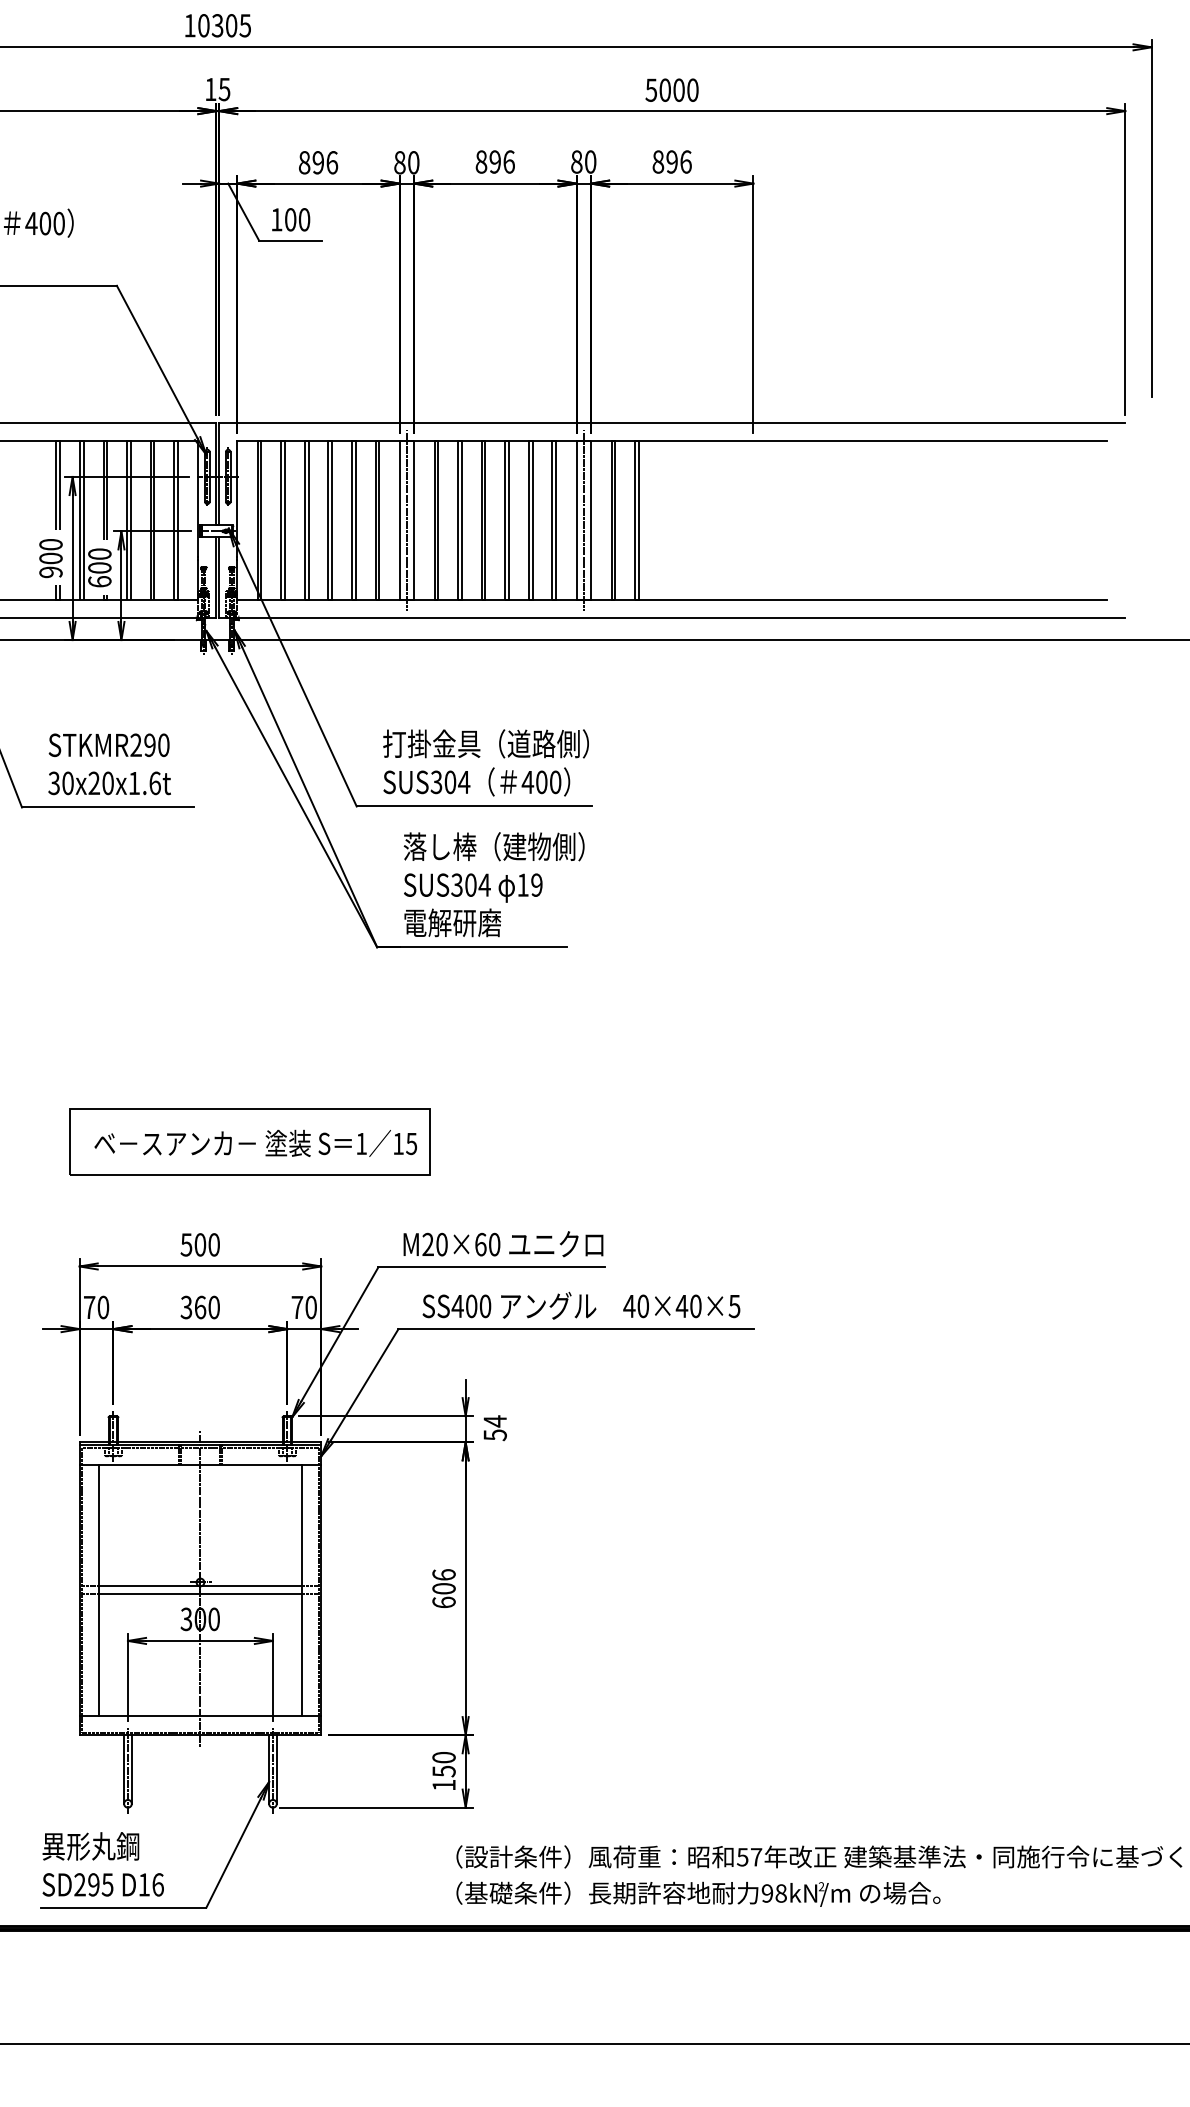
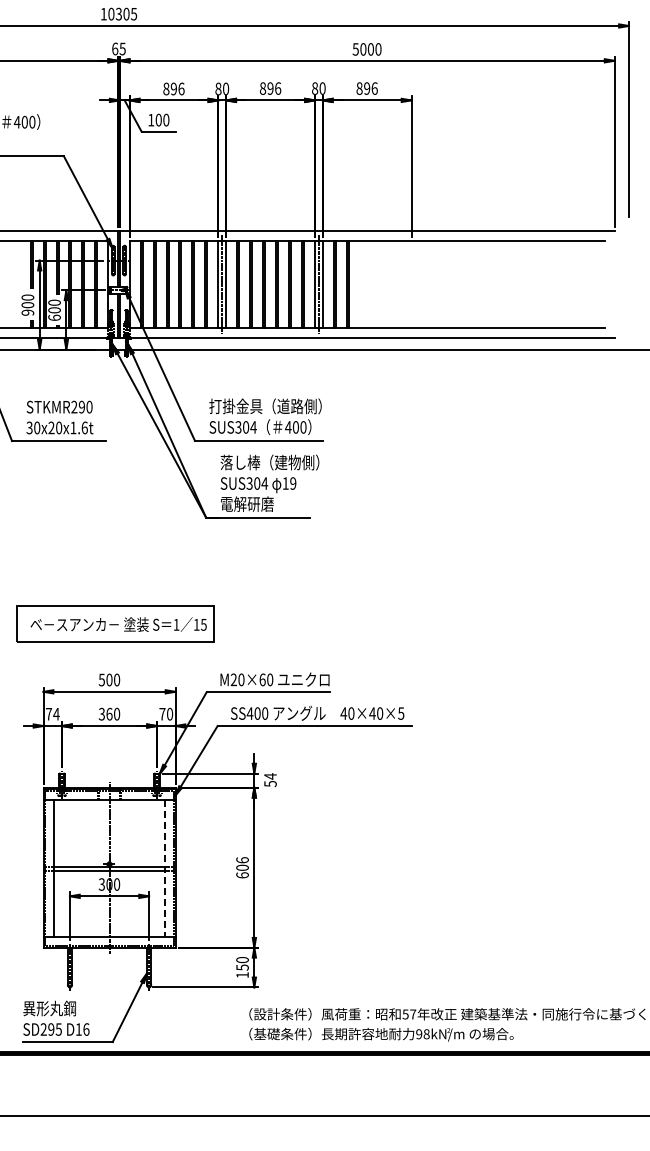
text: (211, 88) -> (115, 48), 15 -> 65
part: (249, 1141) -> (115, 623), moved
text: (103, 1306) -> (56, 713), 70 -> 74
line: (301, 1589) -> (164, 868), solid -> dashed

